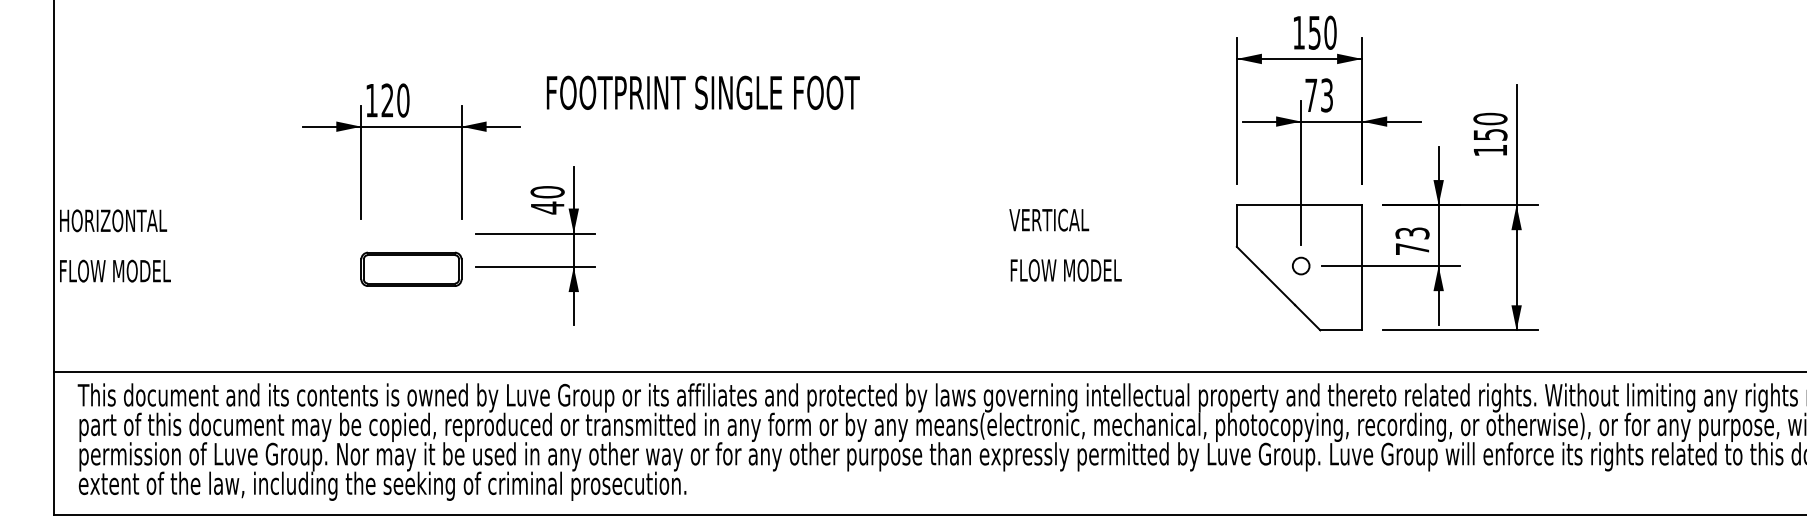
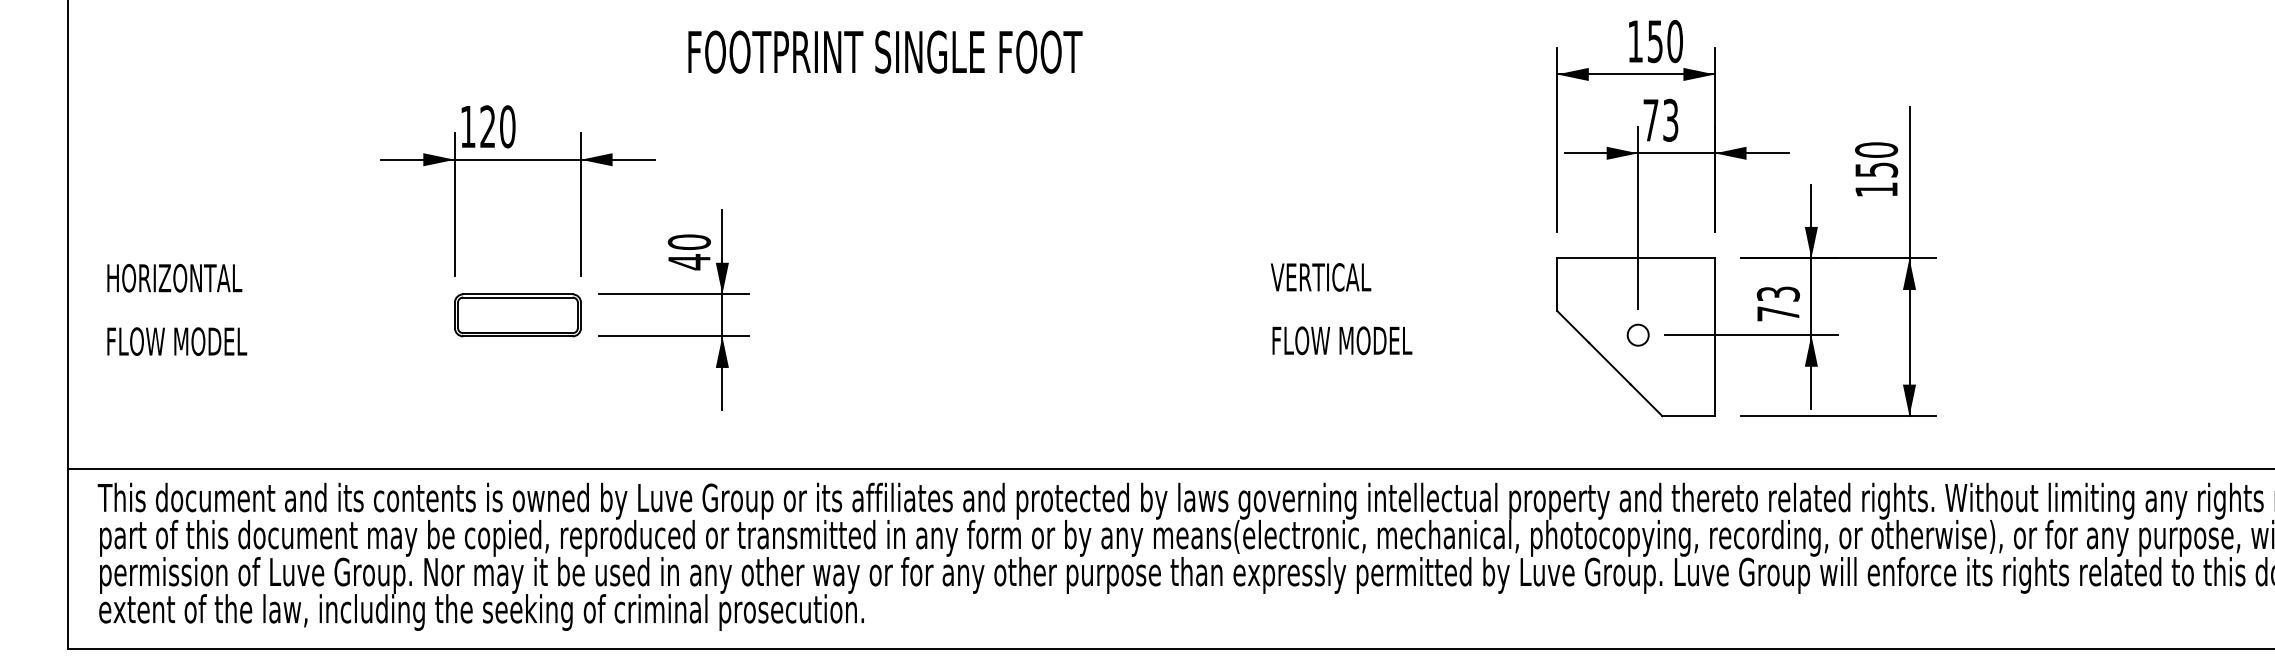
text: (703, 92) -> (885, 51), moved
text: (115, 245) -> (177, 309), moved
part: (411, 269) -> (517, 315), moved

